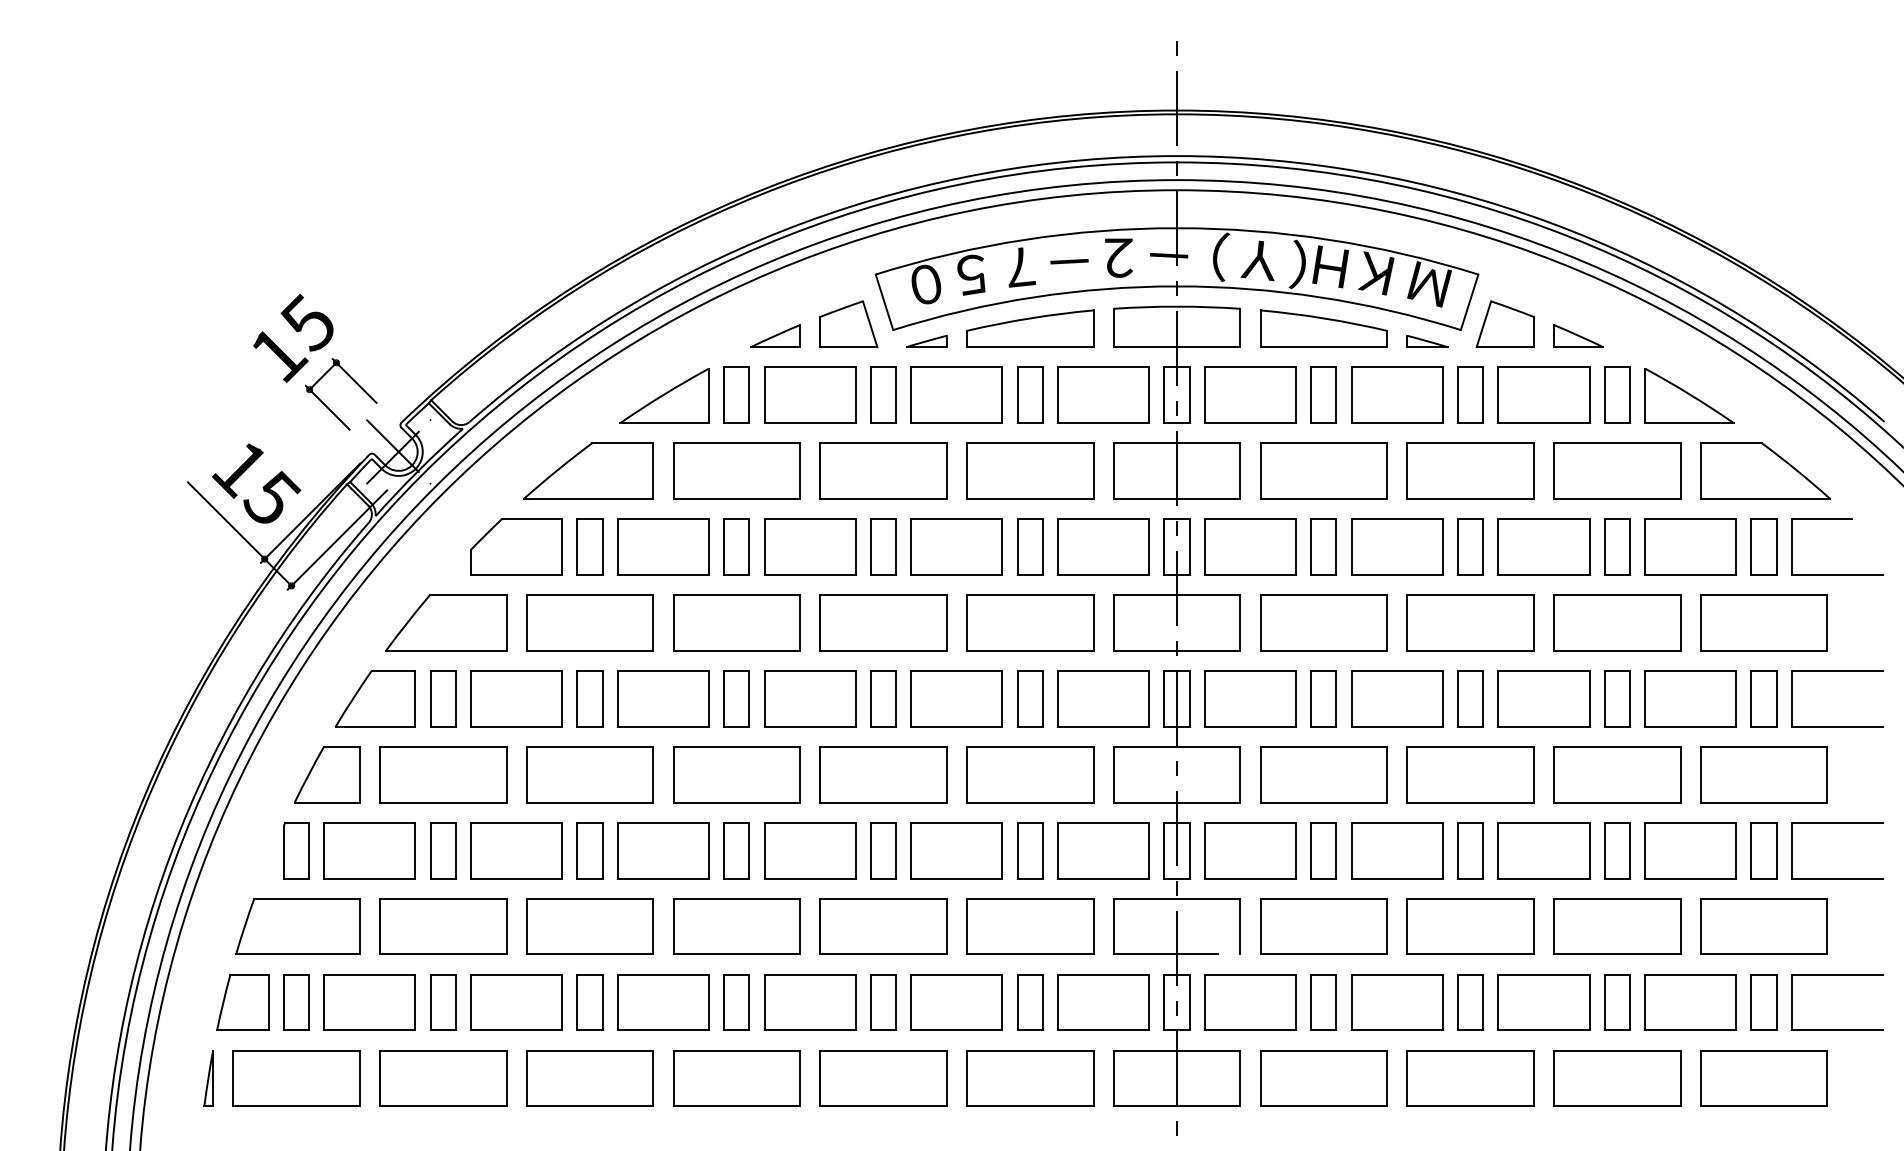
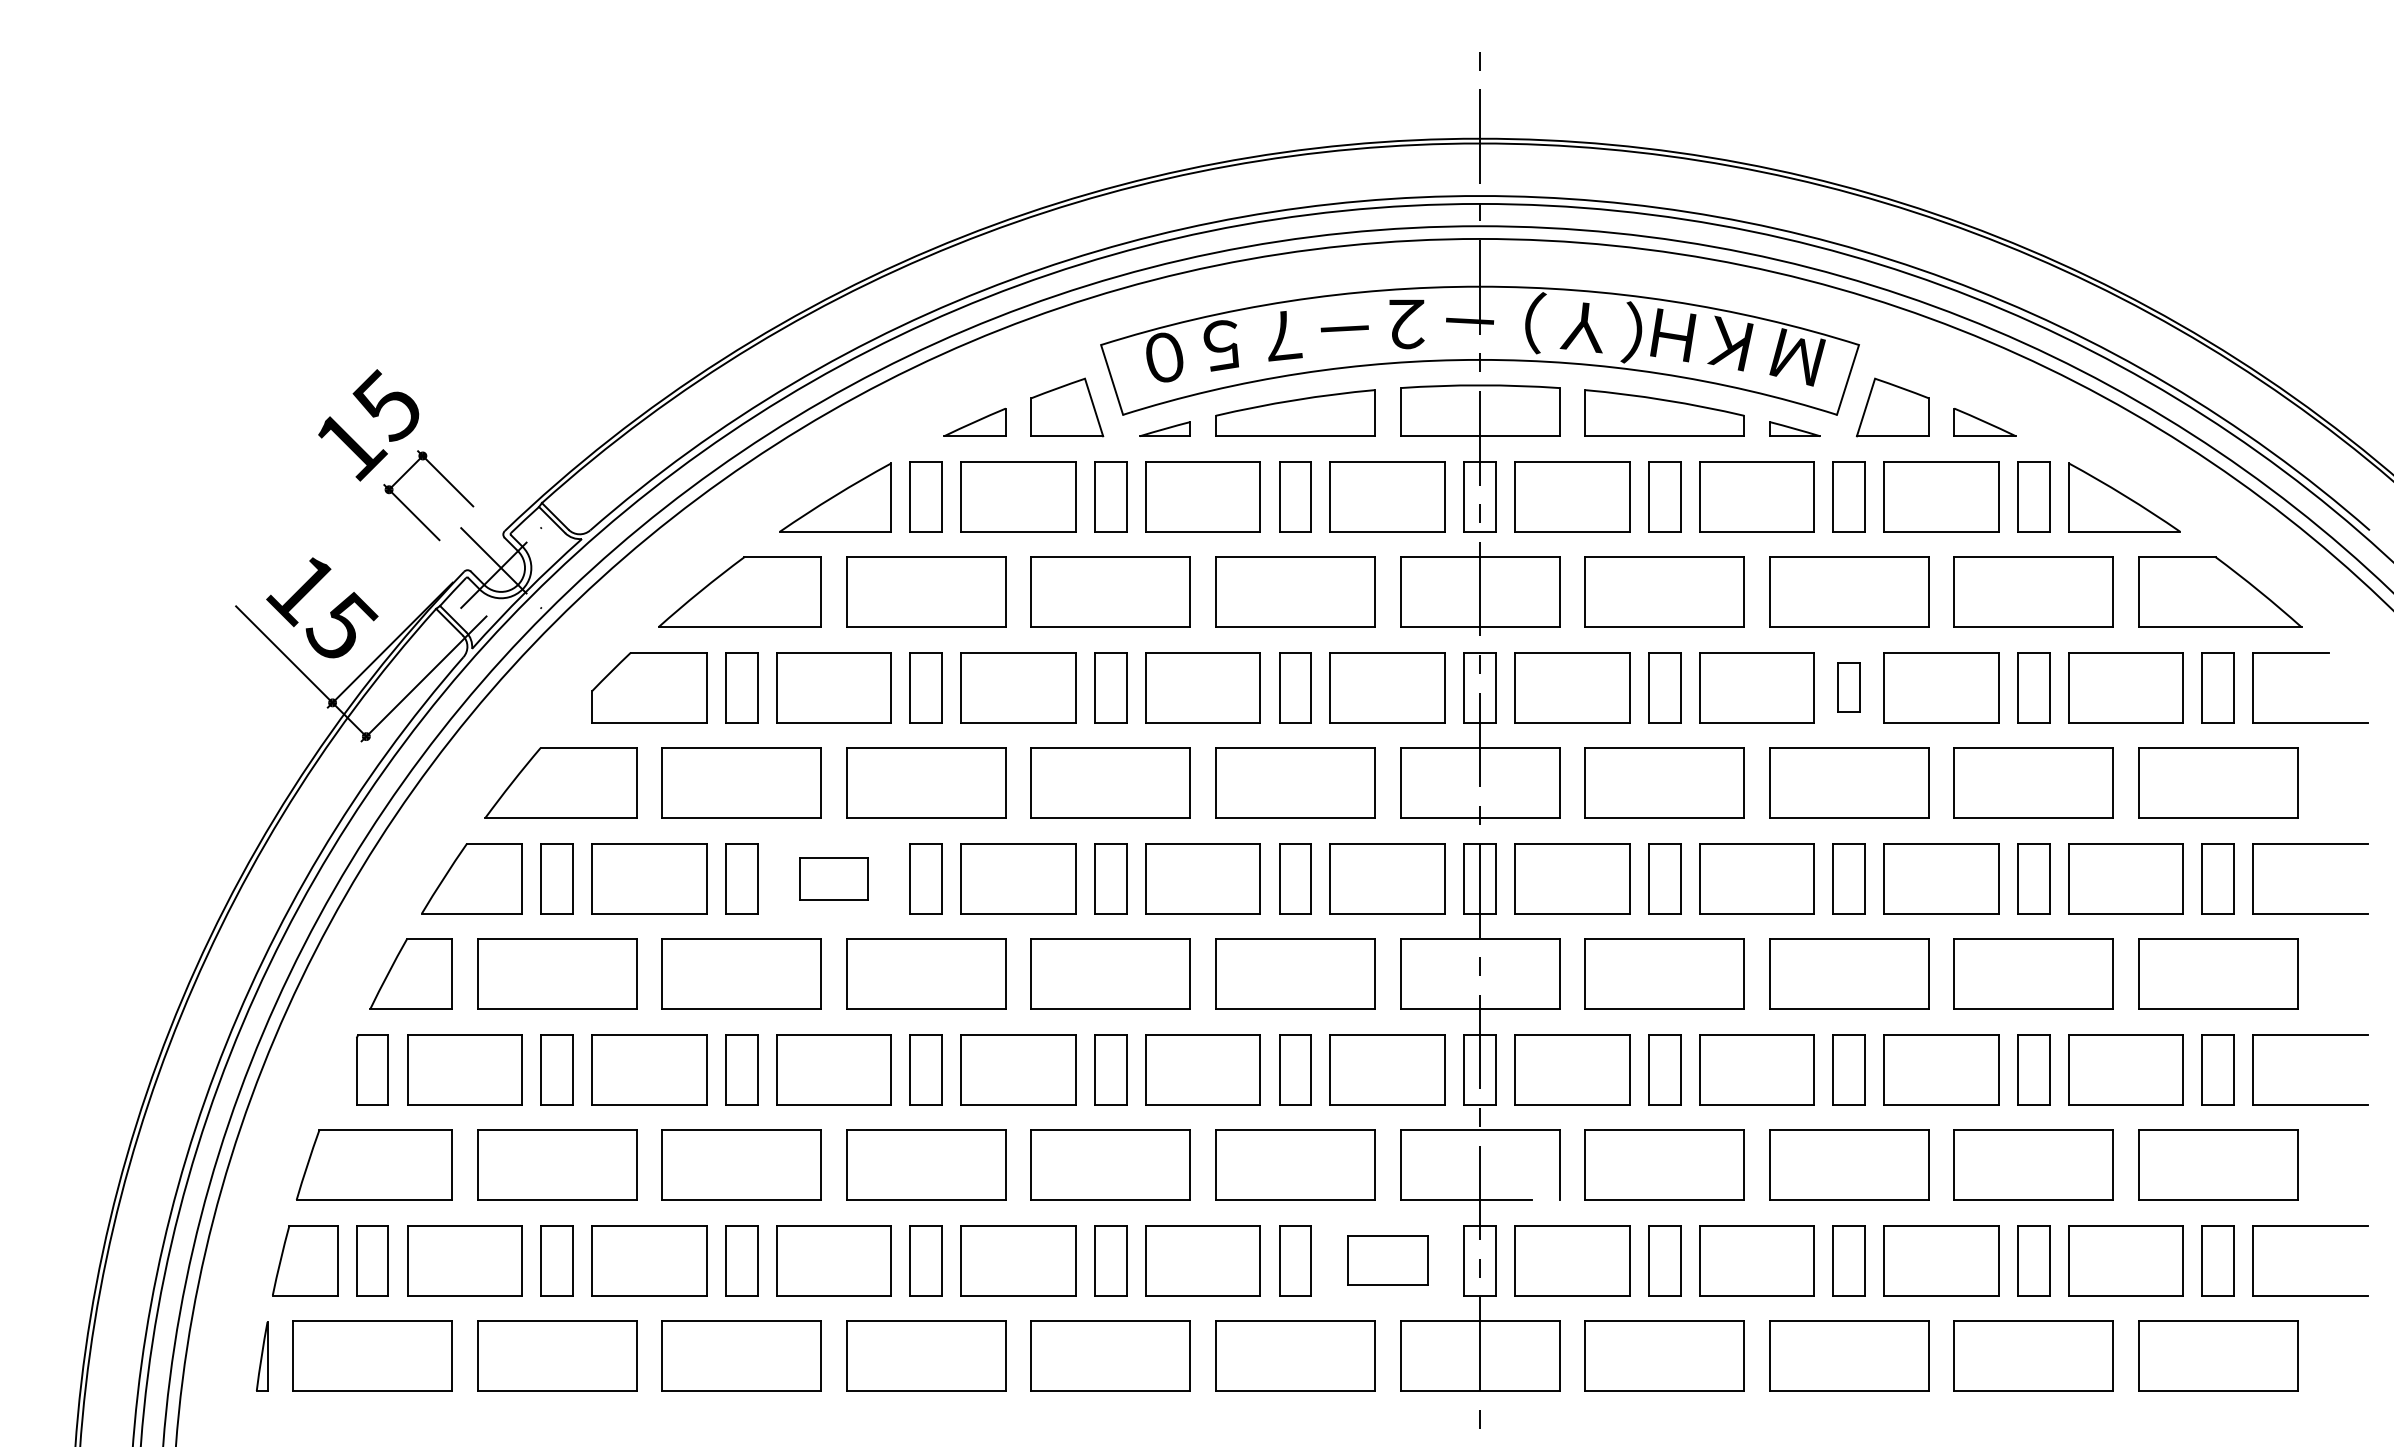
part: (1470, 546) -> (1848, 687), size x0.7
part: (662, 698) -> (833, 878), size x0.6
part: (1103, 1002) -> (1387, 1260), size x0.7

